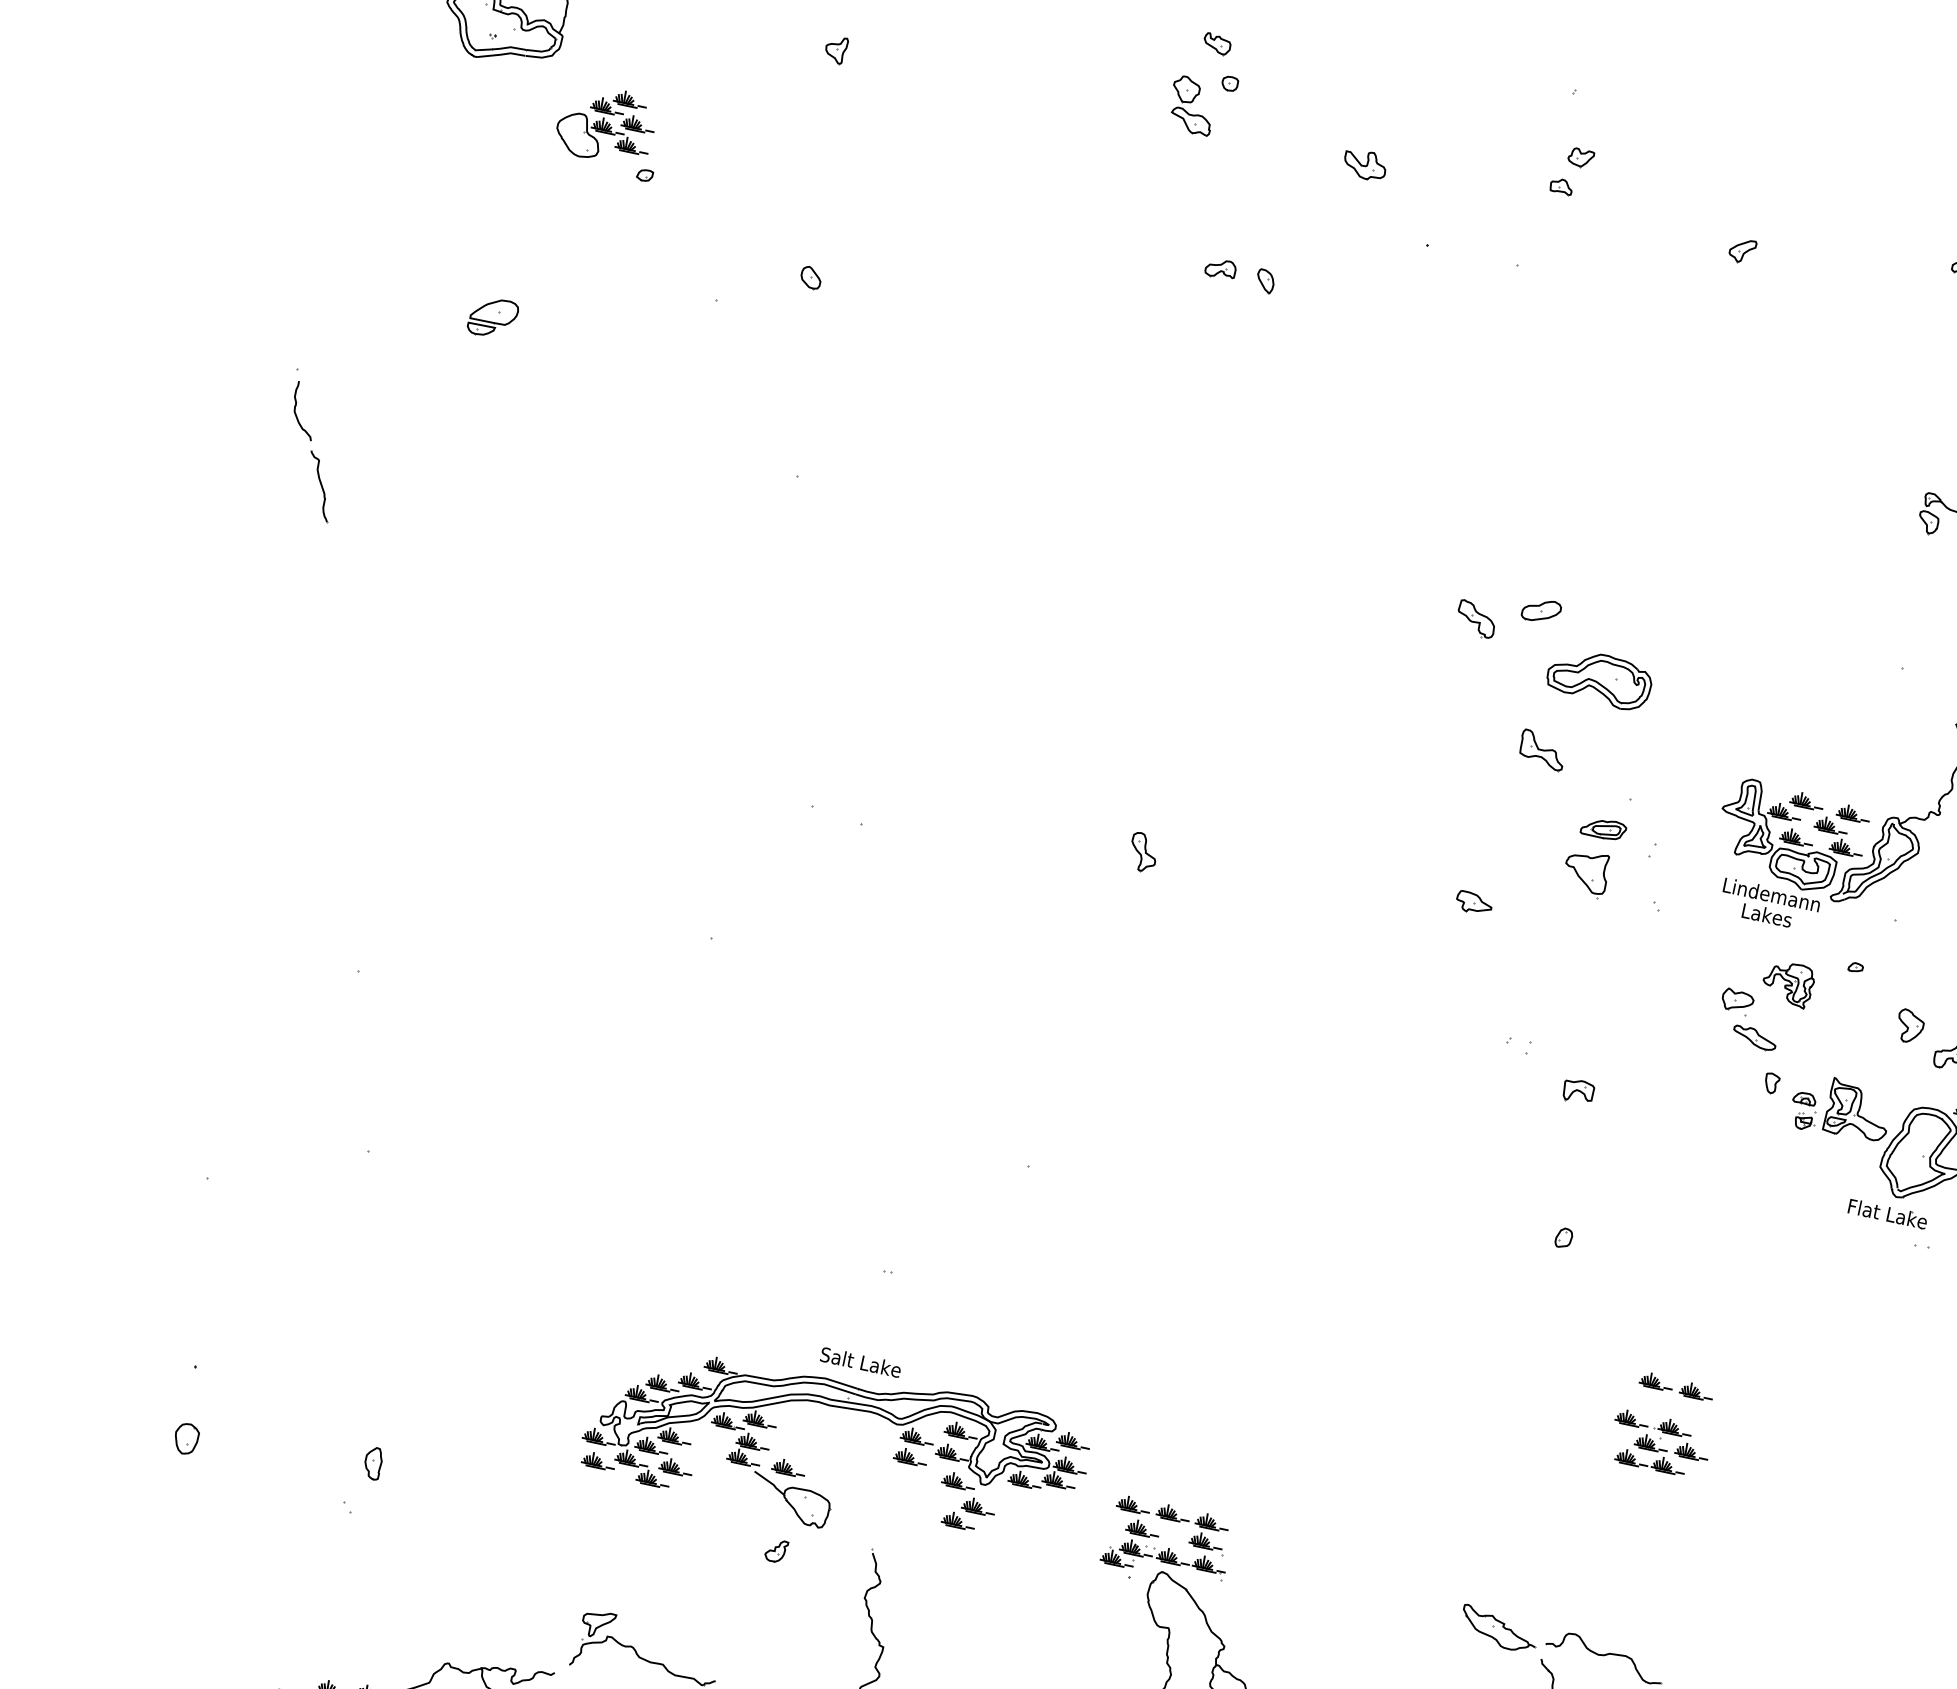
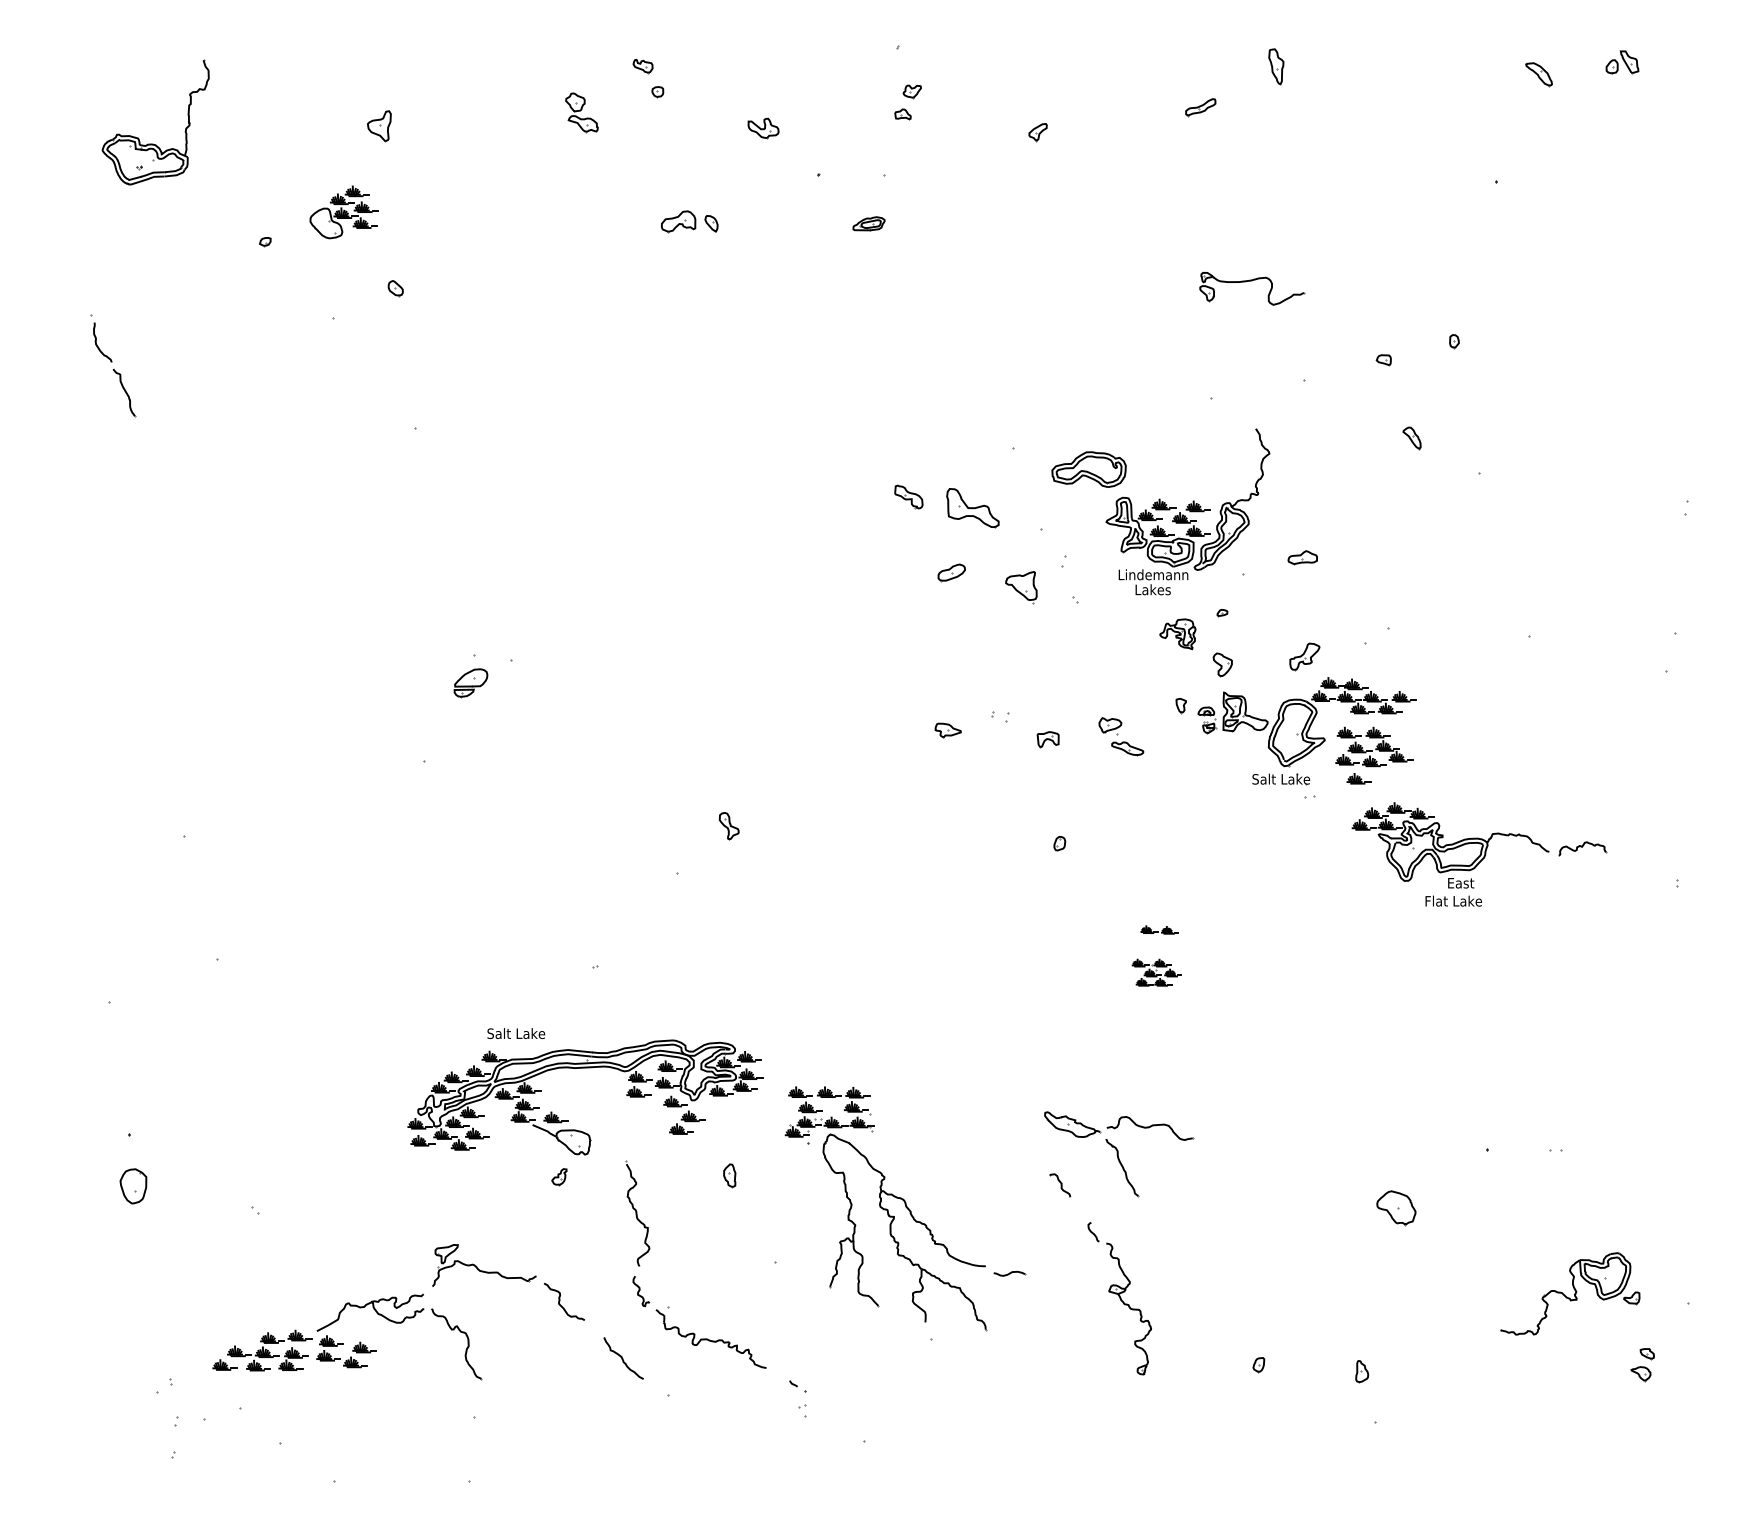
part: (836, 49) -> (379, 126), size x1.6
part: (1191, 105) -> (581, 112), moved
part: (605, 124) -> (343, 212), moved
part: (1220, 268) -> (678, 221), size x1.6
part: (492, 318) -> (470, 683), moved
part: (312, 445) -> (113, 365), moved
part: (1541, 610) -> (951, 572), moved
part: (1476, 618) -> (908, 496), moved
part: (1598, 678) -> (1088, 469), moved
part: (1541, 750) -> (972, 508), size x1.6
part: (1603, 828) -> (868, 223), moved
part: (1142, 852) -> (728, 826), moved
part: (1473, 902) -> (947, 730), moved
part: (1749, 1019) -> (1121, 736), moved
part: (1909, 1026) -> (1222, 664), moved
text: (1888, 1213) -> (1281, 778), Flat Lake -> Salt Lake
text: (861, 1362) -> (516, 1033), moved
part: (1676, 1385) -> (1159, 929), size x0.7
part: (186, 1437) -> (133, 1185), size x1.6
part: (1659, 1444) -> (1156, 972), size x0.7
part: (372, 1463) -> (729, 1175), moved

